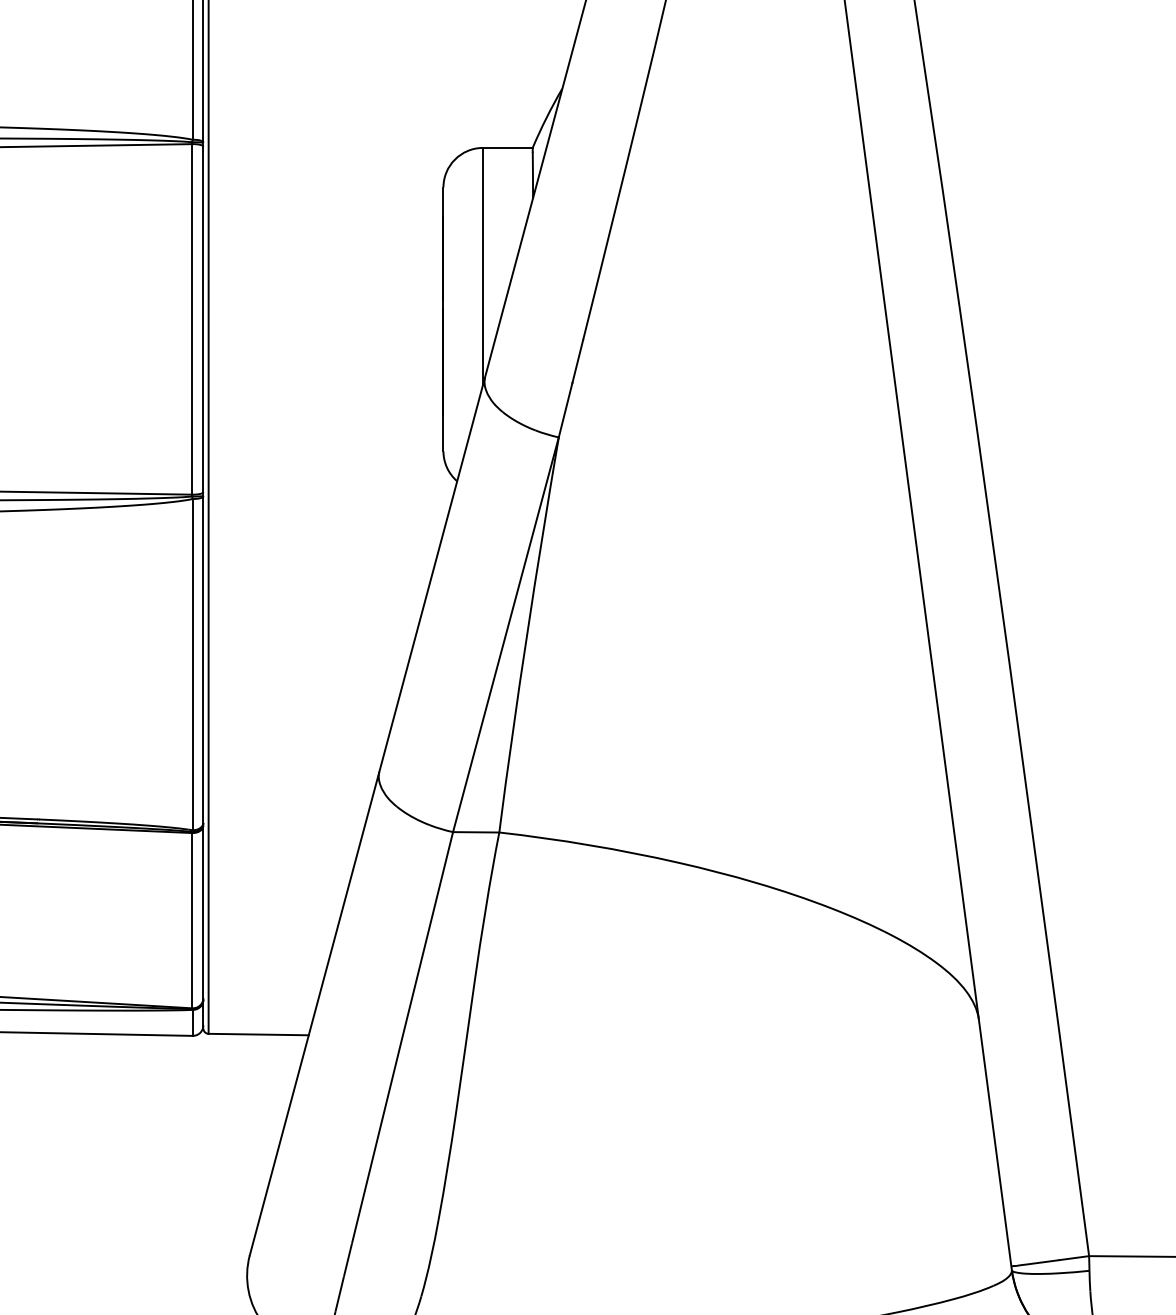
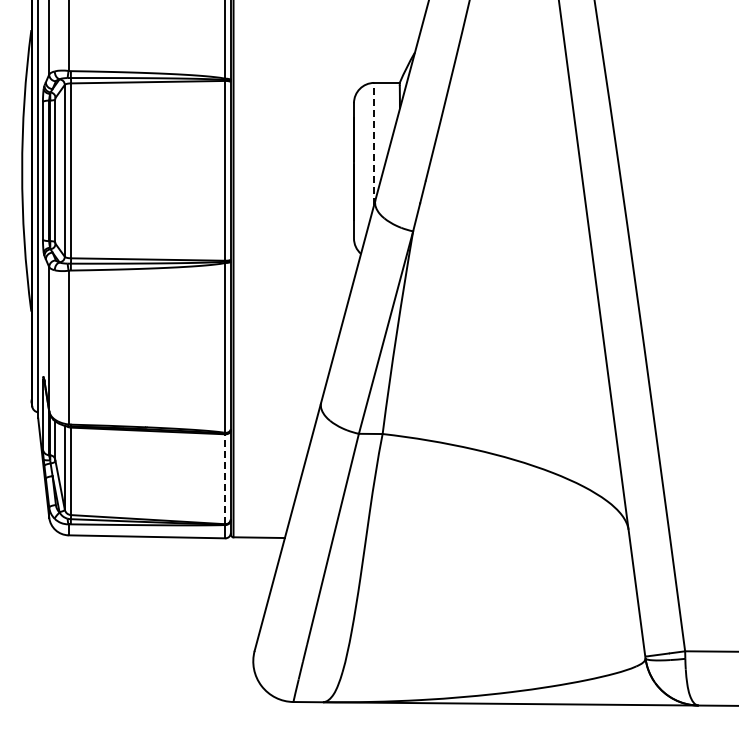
line: (483, 266) -> (374, 143), solid -> dashed
line: (192, 921) -> (225, 479), solid -> dashed

